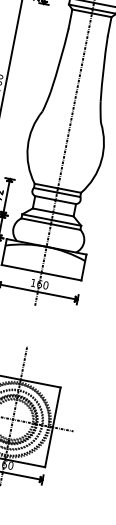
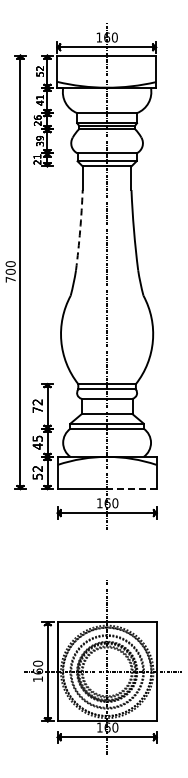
arc: (60, 60) -> (80, 230), solid -> dashed
line: (61, 276) -> (131, 489), solid -> dashed

